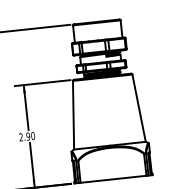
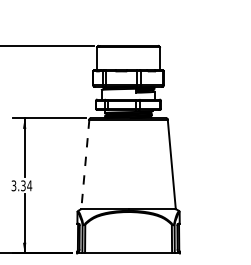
line: (73, 115) -> (85, 164), solid -> dashed
text: (26, 136) -> (21, 185), 2.90 -> 3.34

